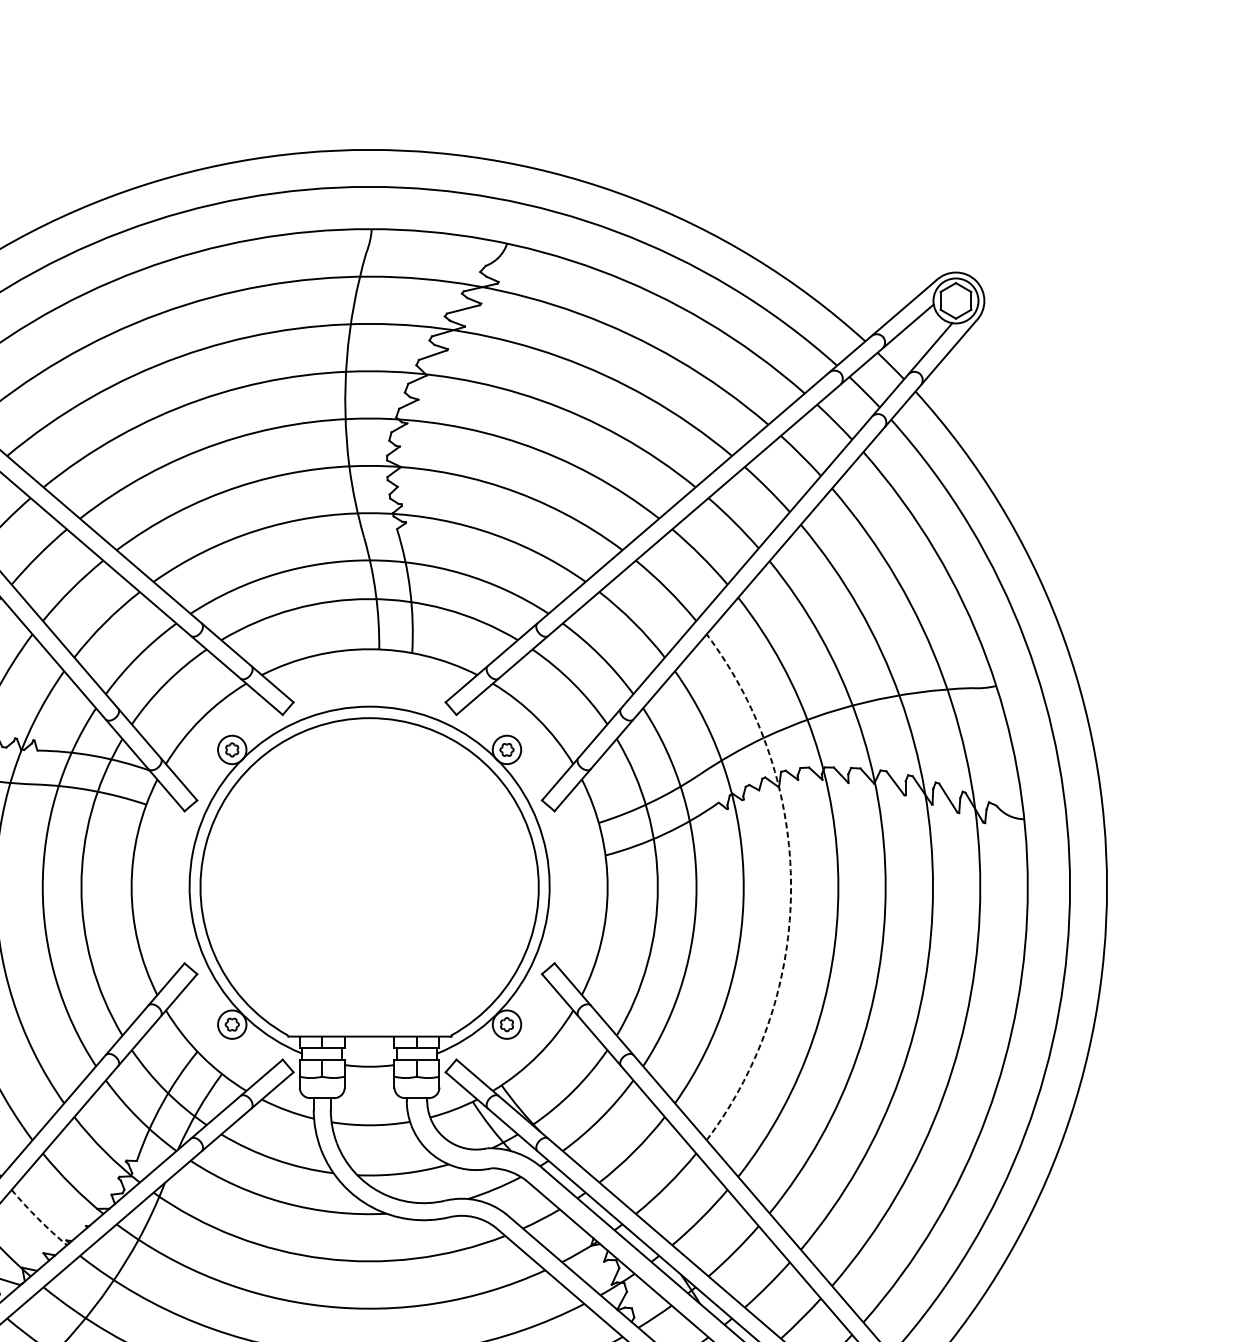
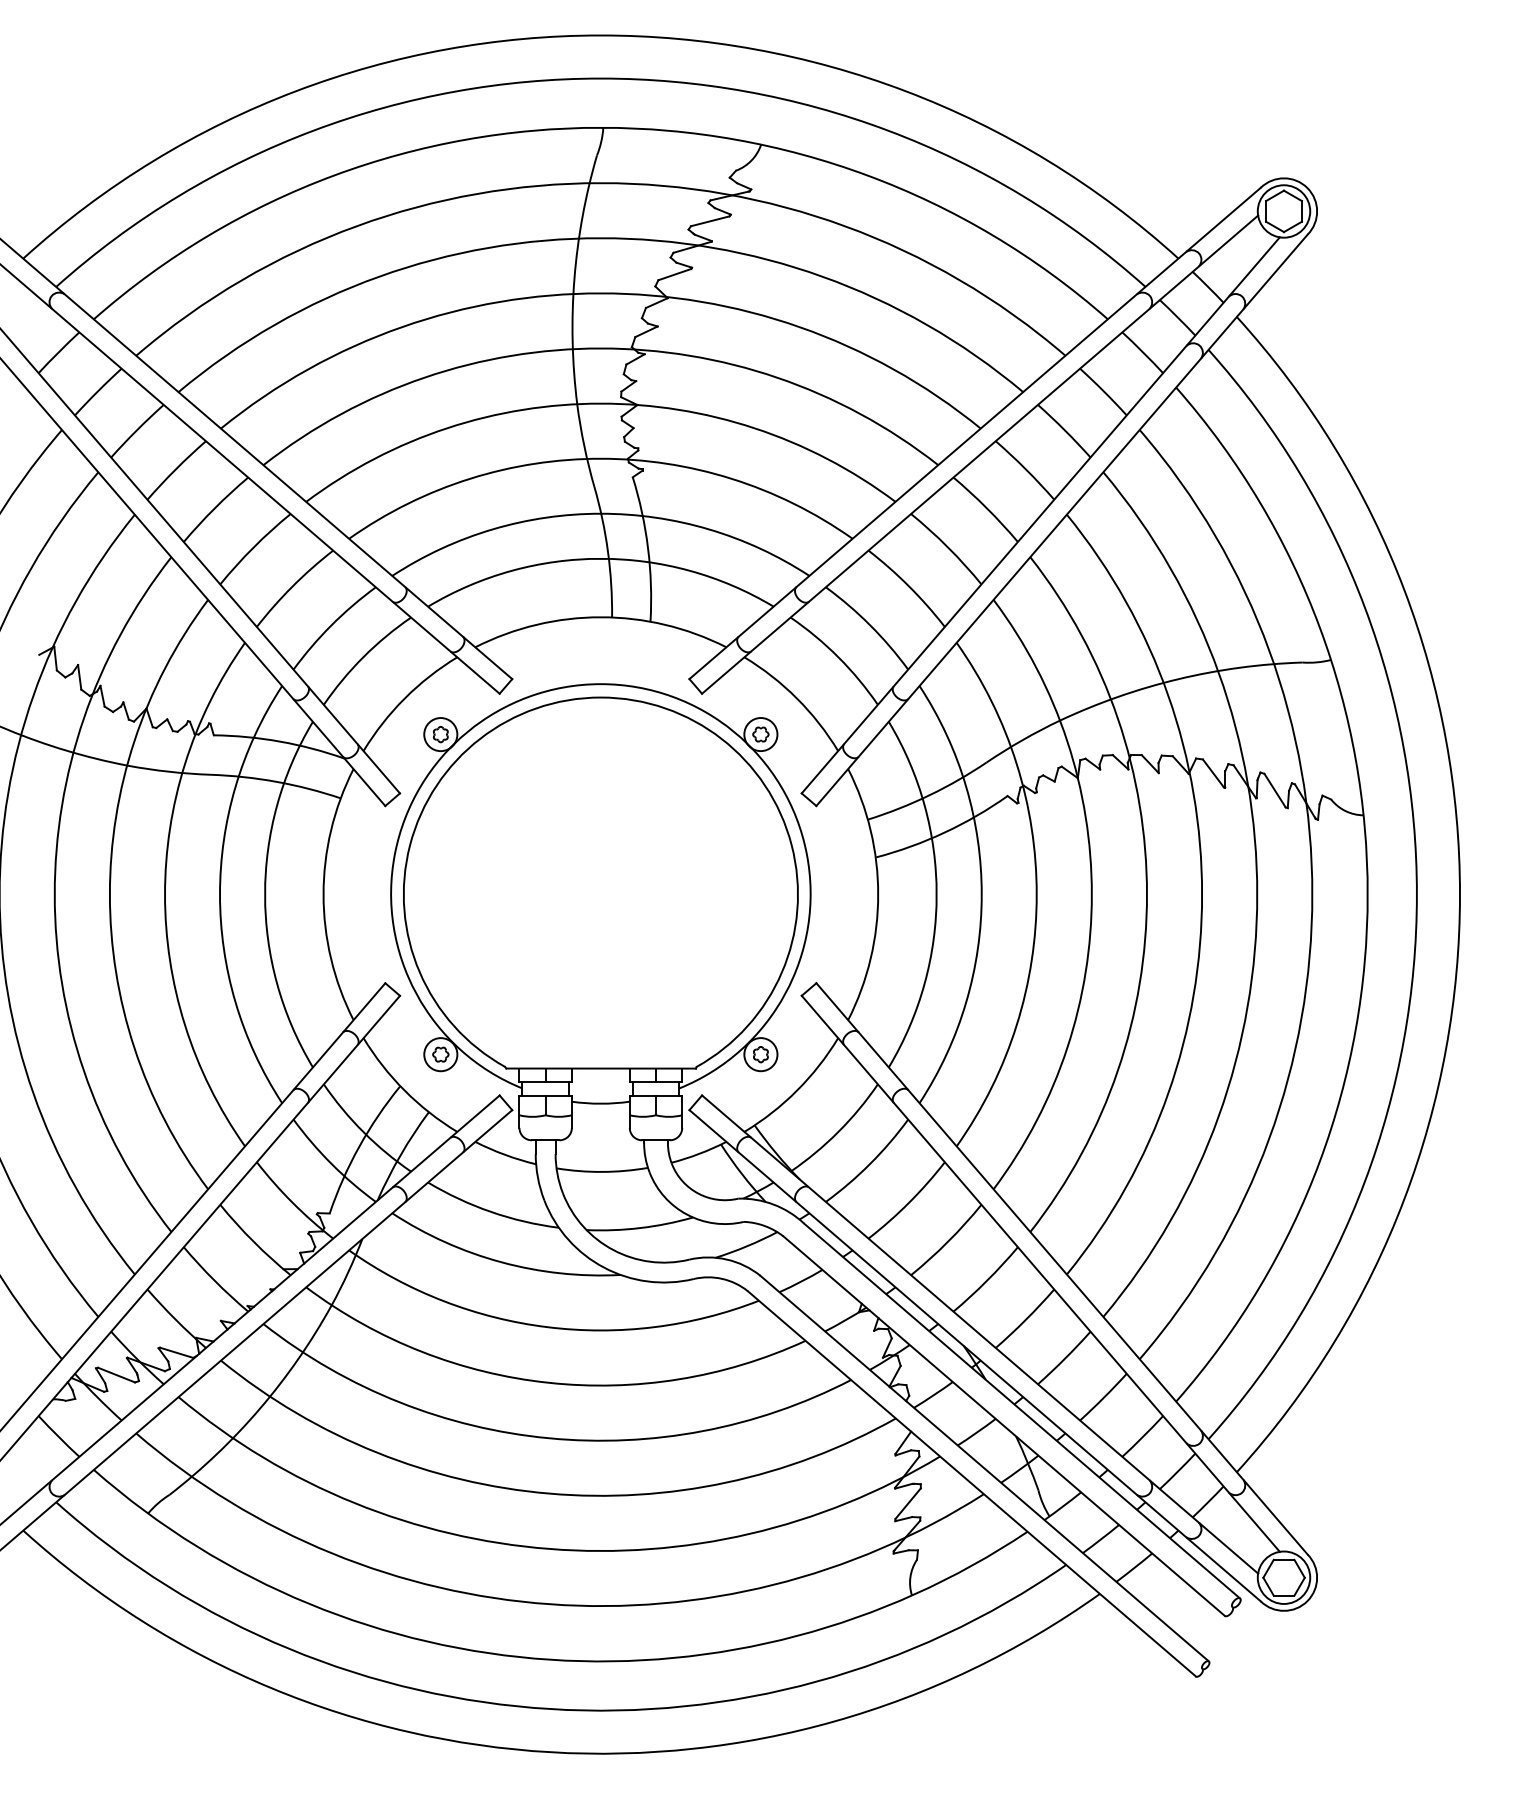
arc: (790, 887) -> (1091, 894), dashed -> solid
arc: (38, 1218) -> (214, 1280), dashed -> solid

